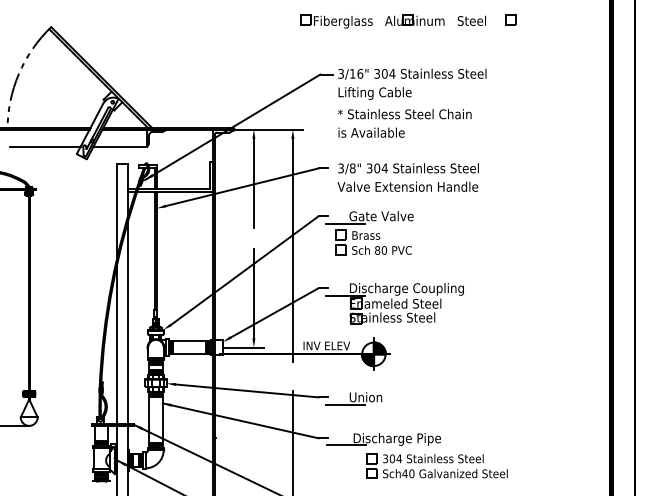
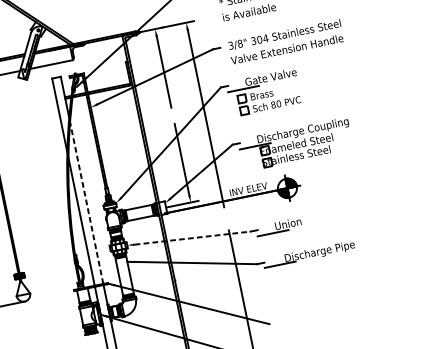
line: (128, 322) -> (86, 203), solid -> dashed
line: (247, 390) -> (192, 237), solid -> dashed
part: (436, 465) -> (355, 266), removed

